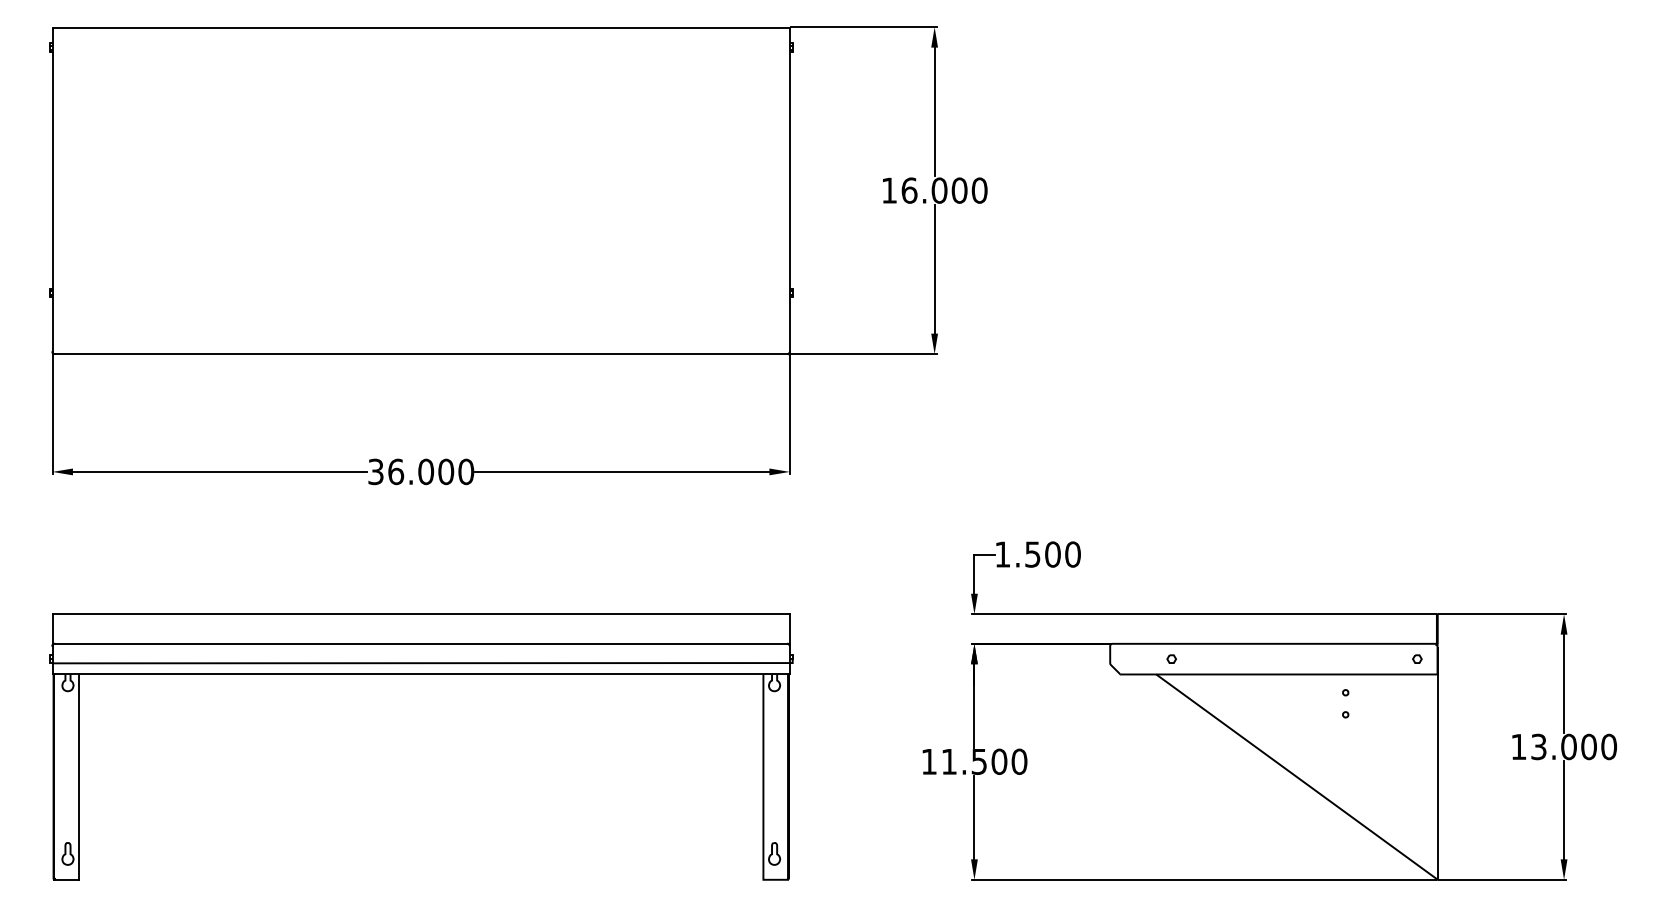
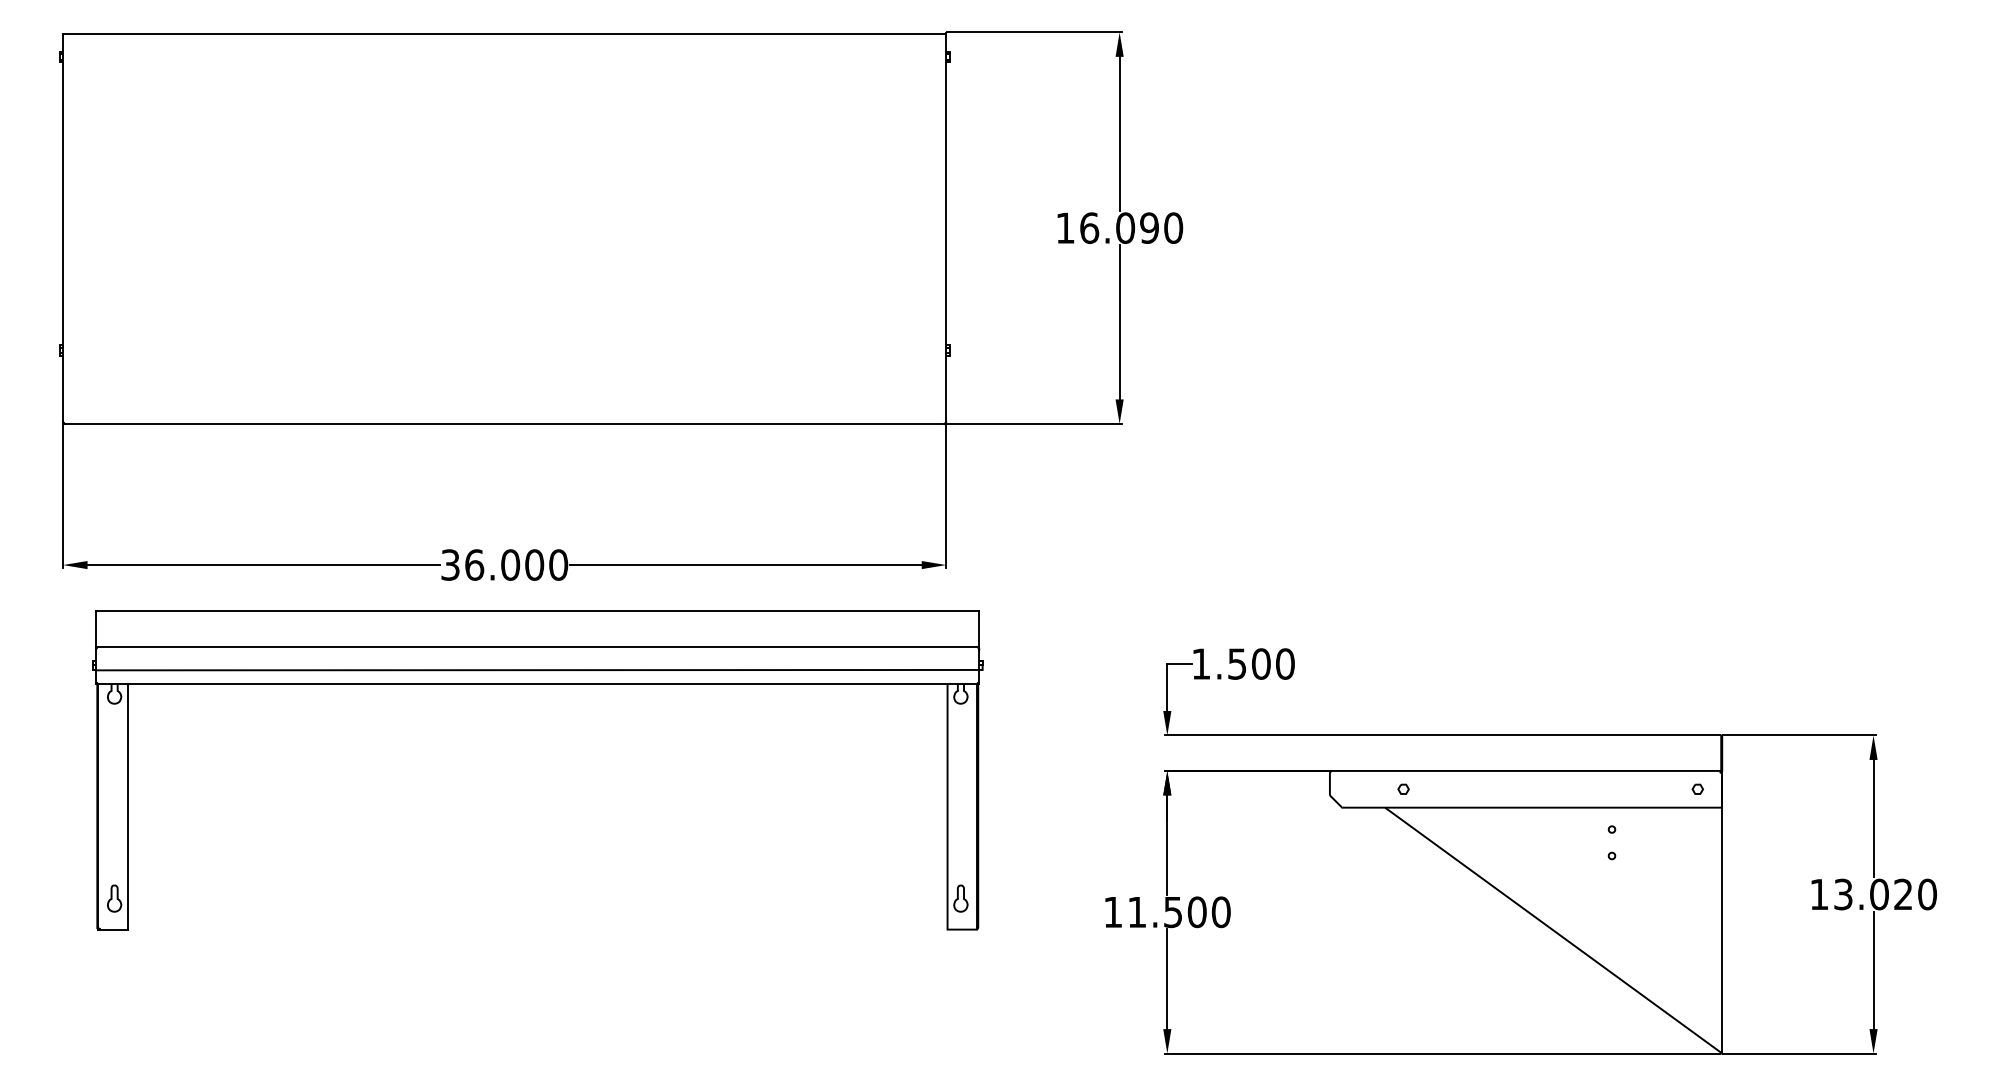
text: (959, 190) -> (1149, 227), 16.000 -> 16.090
part: (421, 675) -> (537, 684), moved
text: (1589, 746) -> (1903, 894), 13.000 -> 13.020

